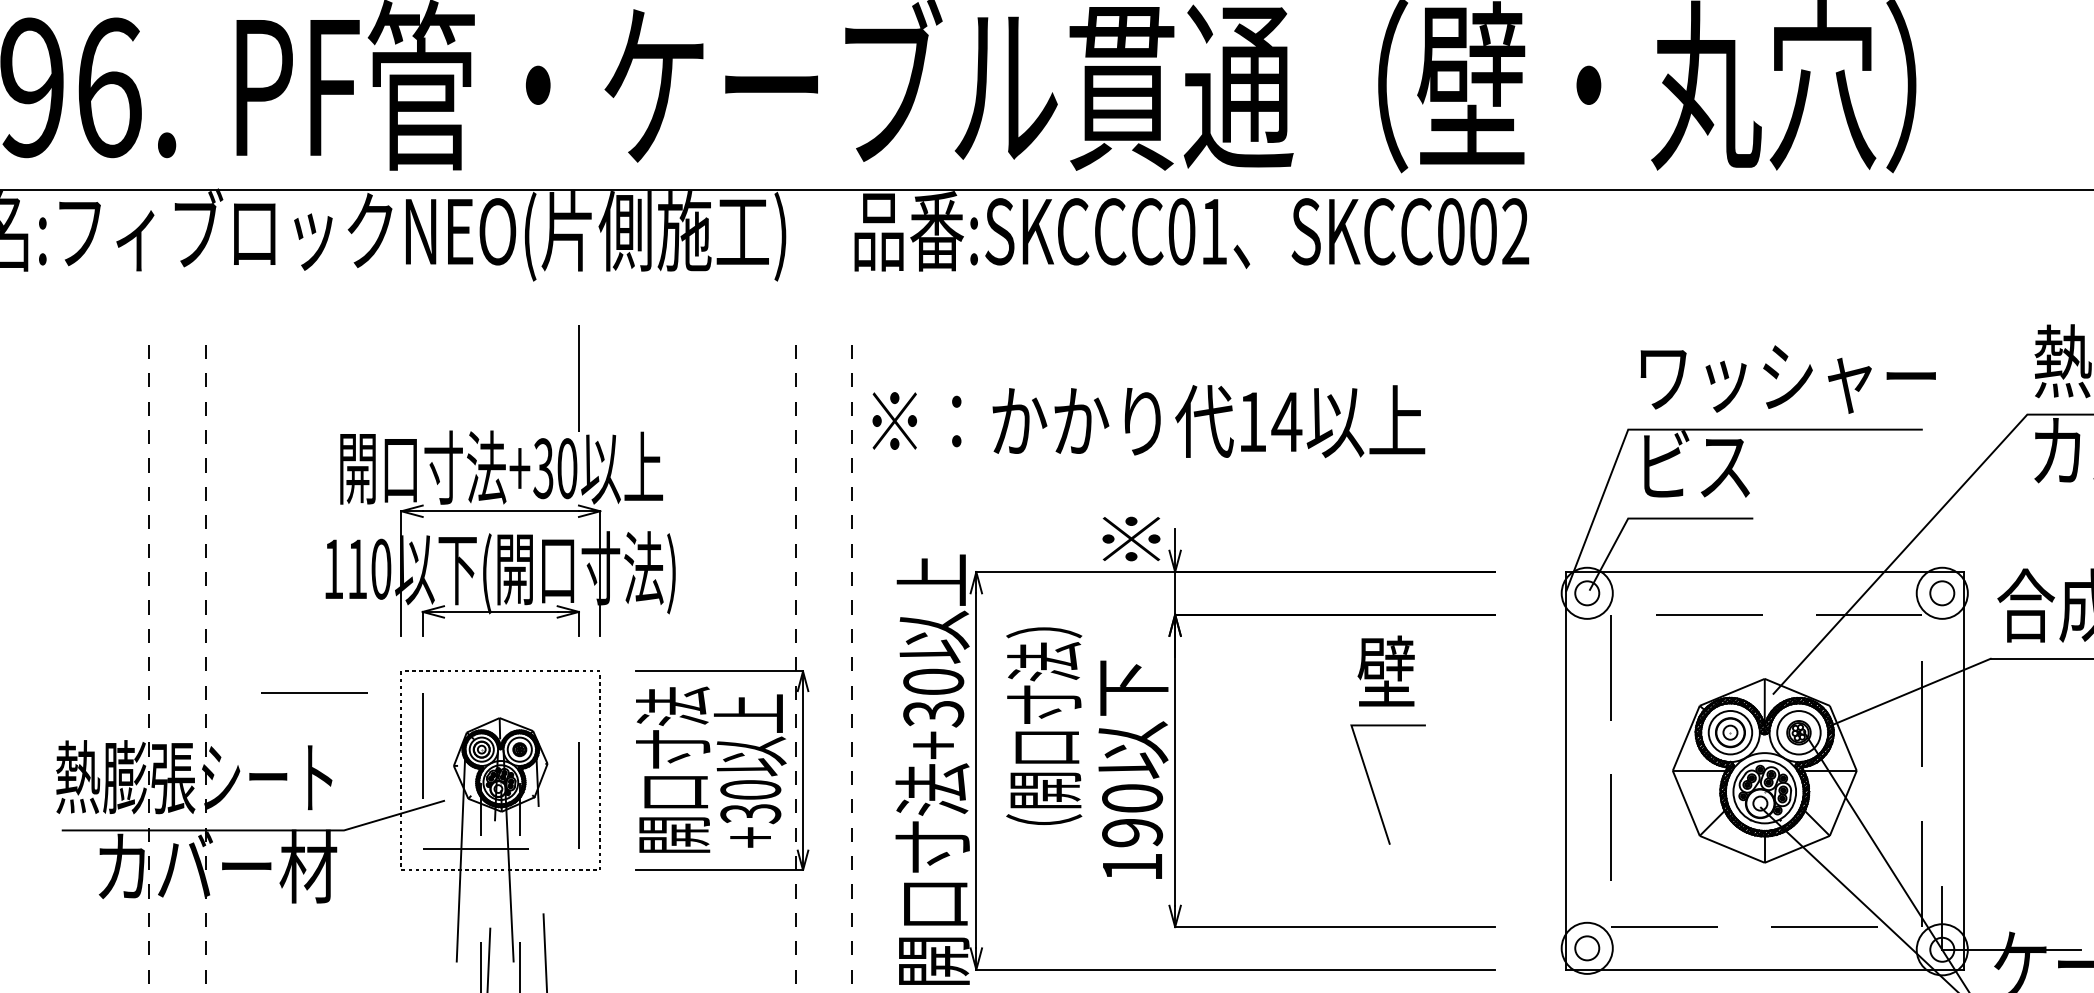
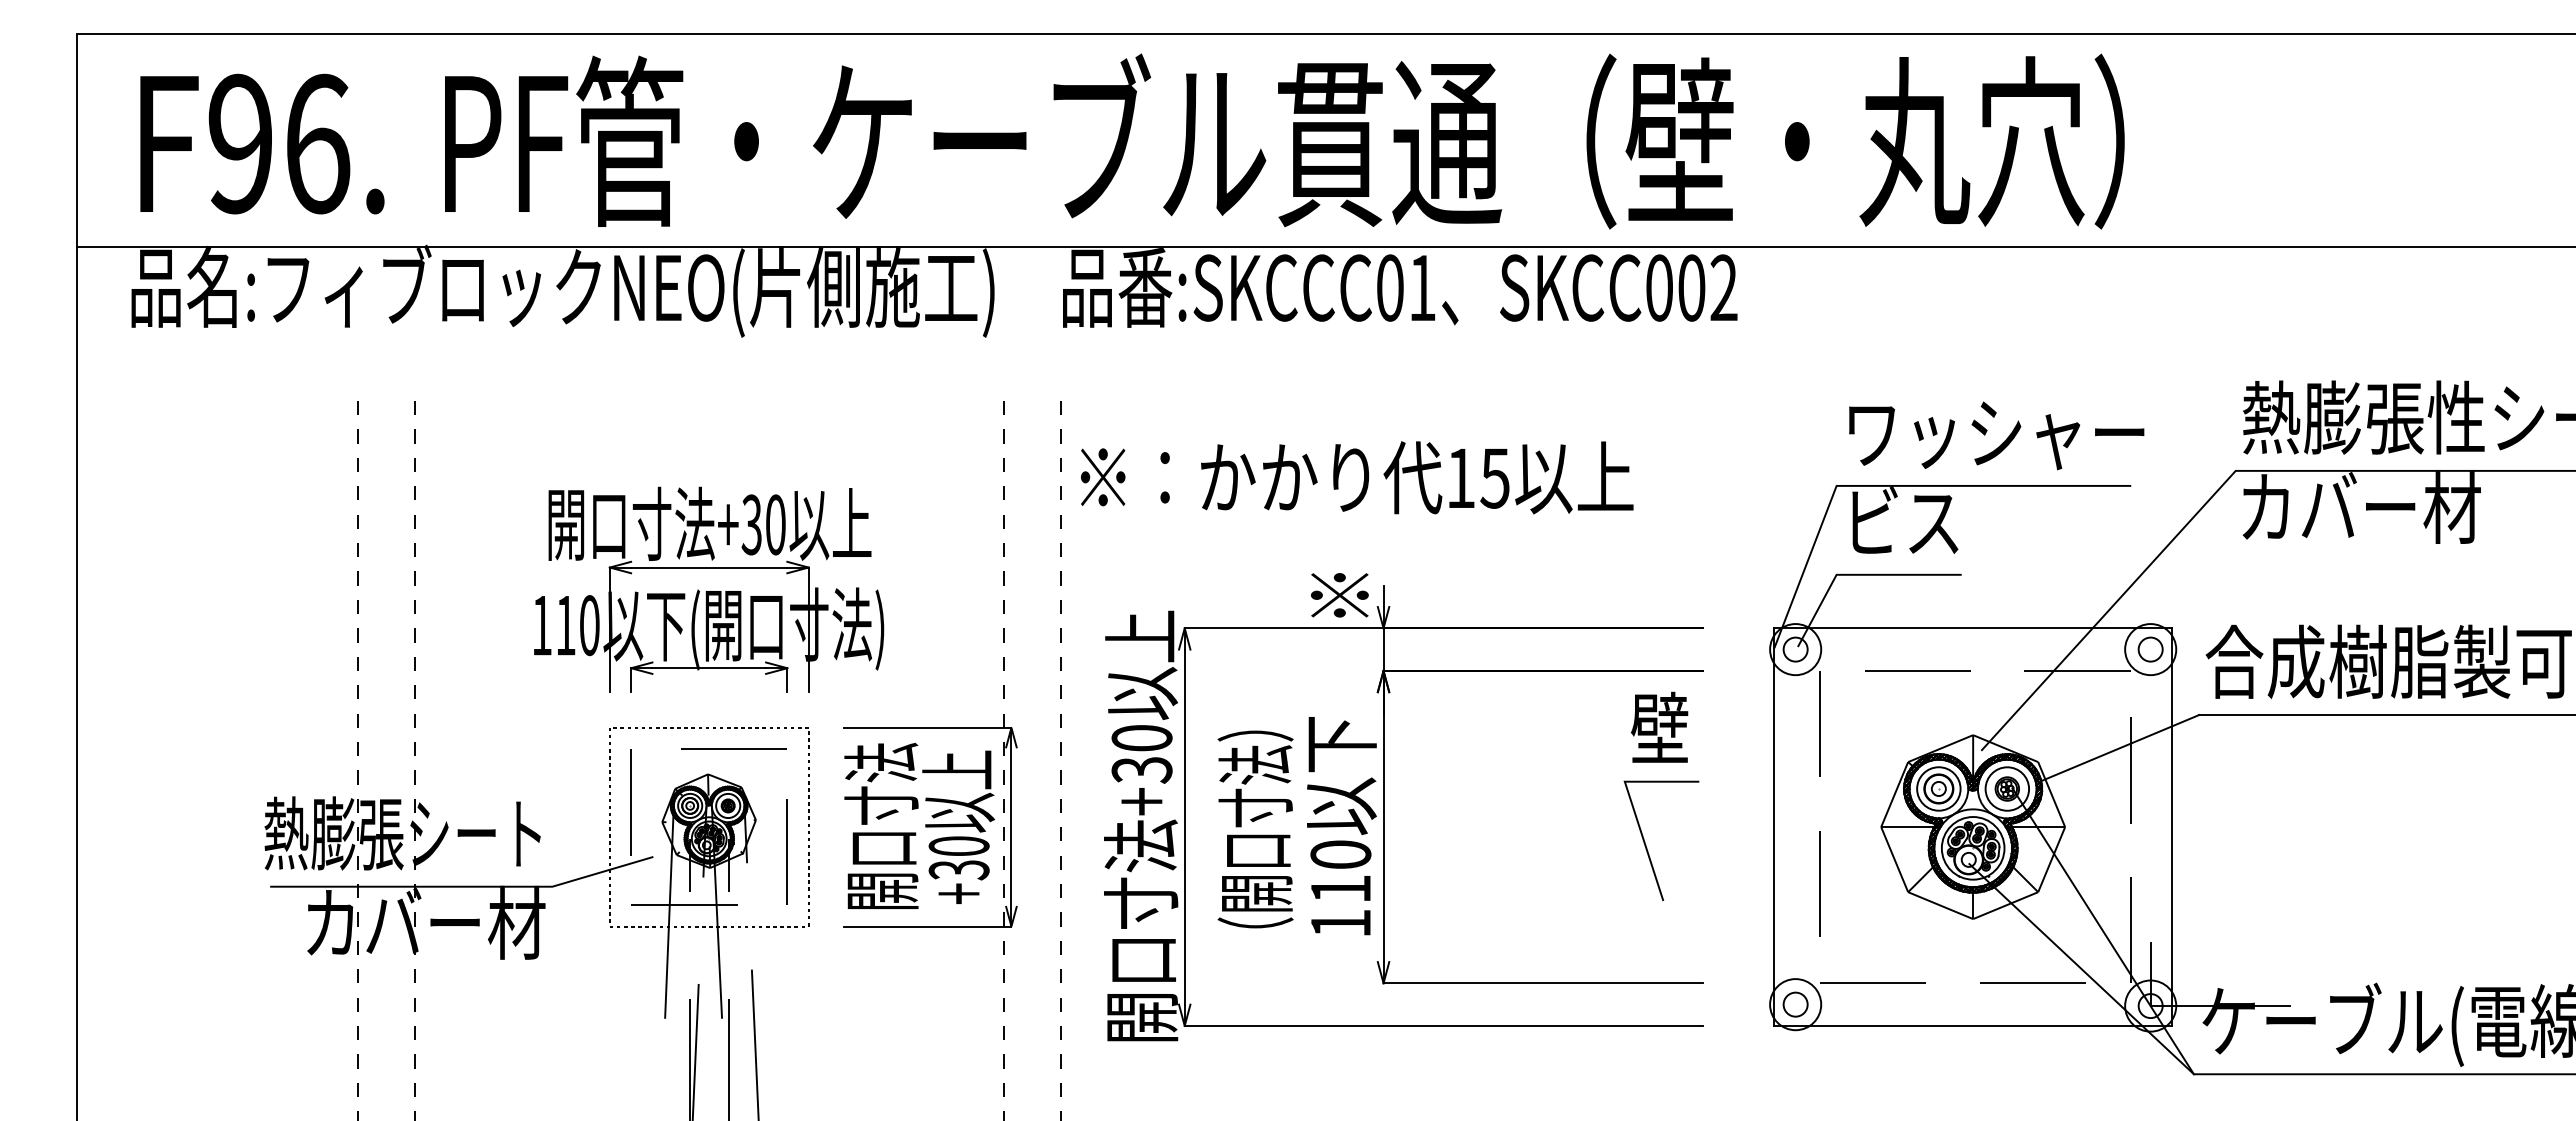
line: (578, 378) -> (786, 434), removed
text: (1286, 422) -> (1494, 478), 14 -> 15
line: (314, 692) -> (733, 748), moved
text: (1044, 726) -> (1255, 829), moved
part: (1388, 726) -> (1661, 782), moved
text: (1132, 833) -> (1340, 889), 190 -> 110

